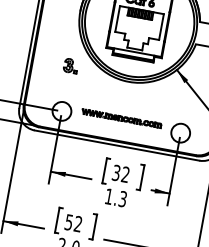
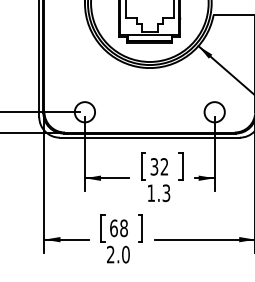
part: (70, 65) -> (85, 62), removed
part: (121, 117) -> (149, 107), removed
text: (73, 223) -> (118, 228), 52 -> 68

